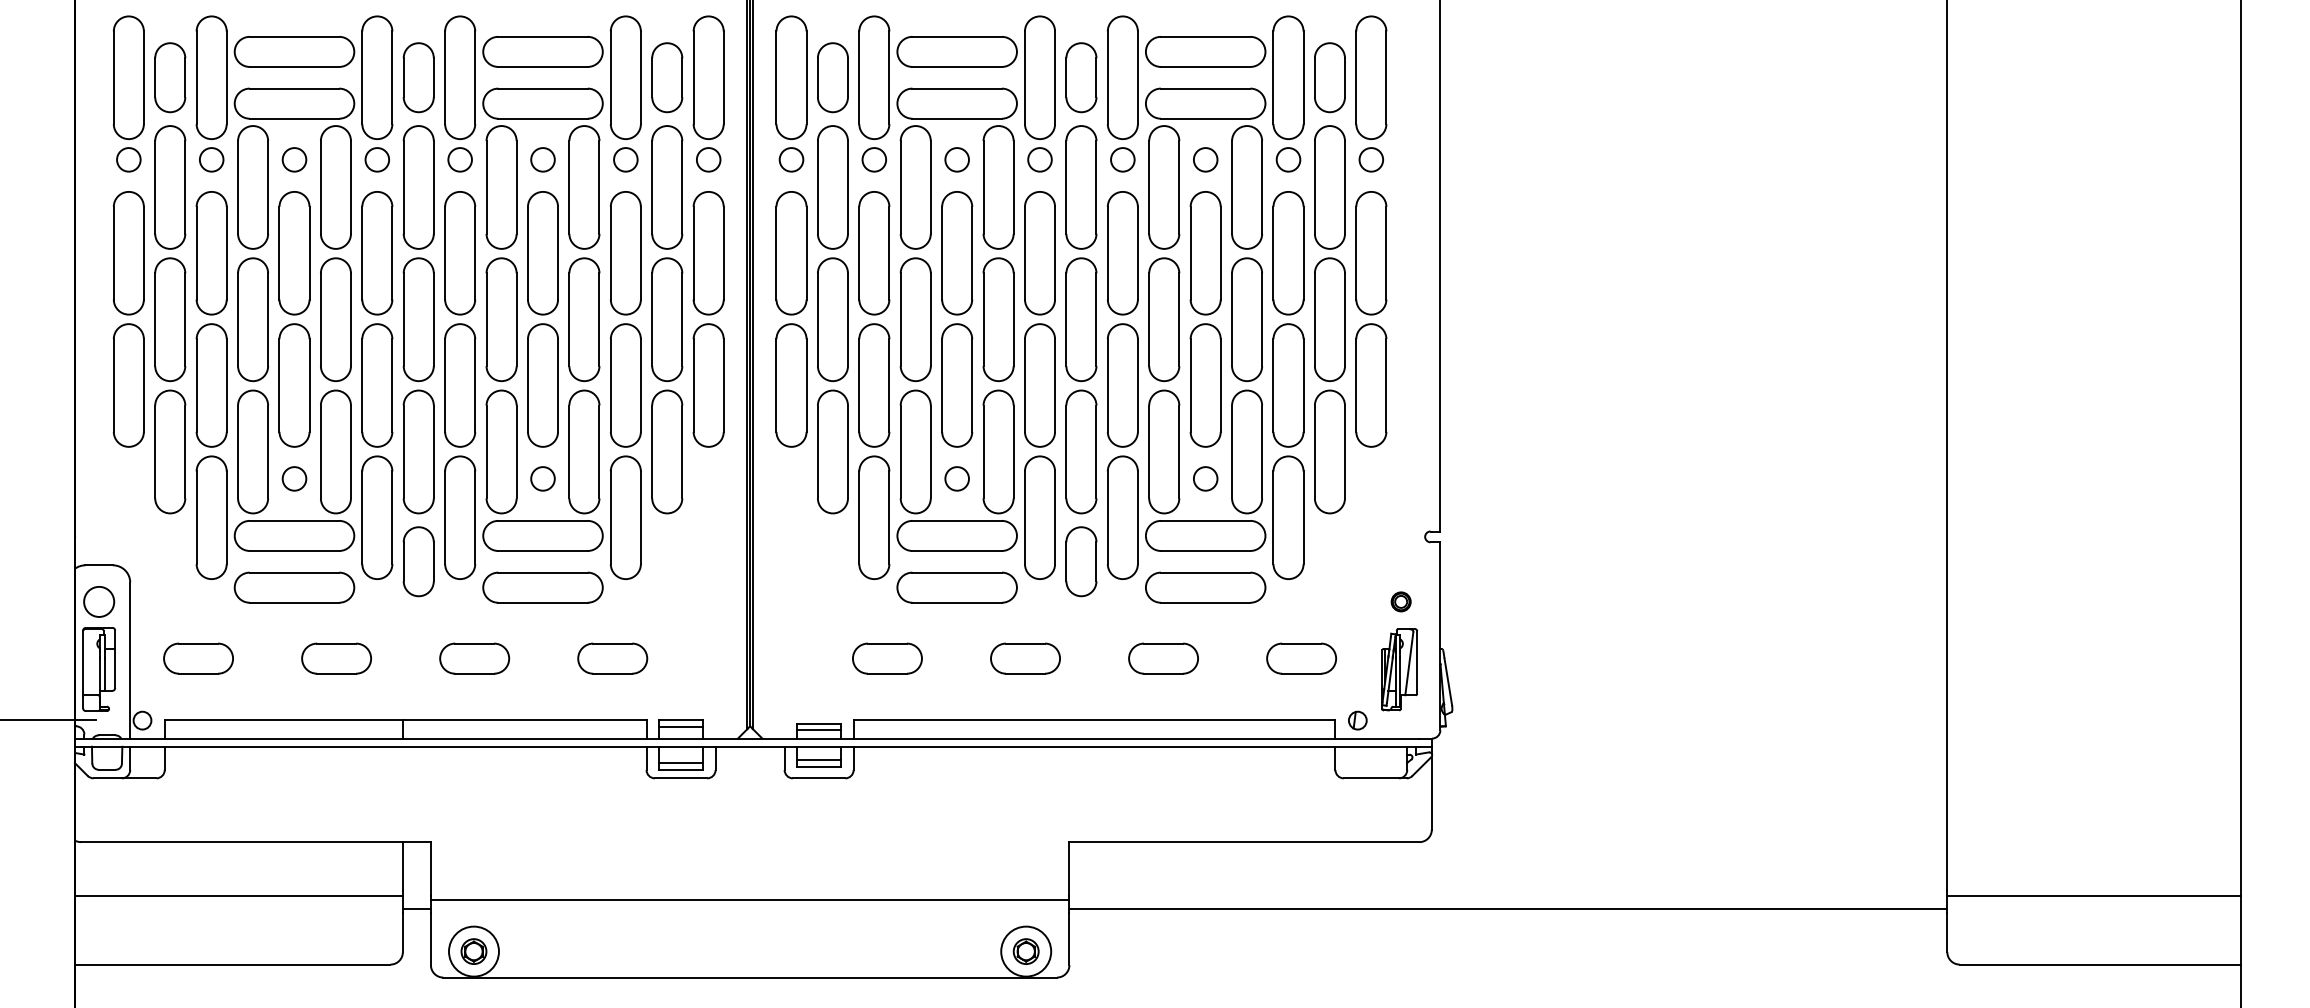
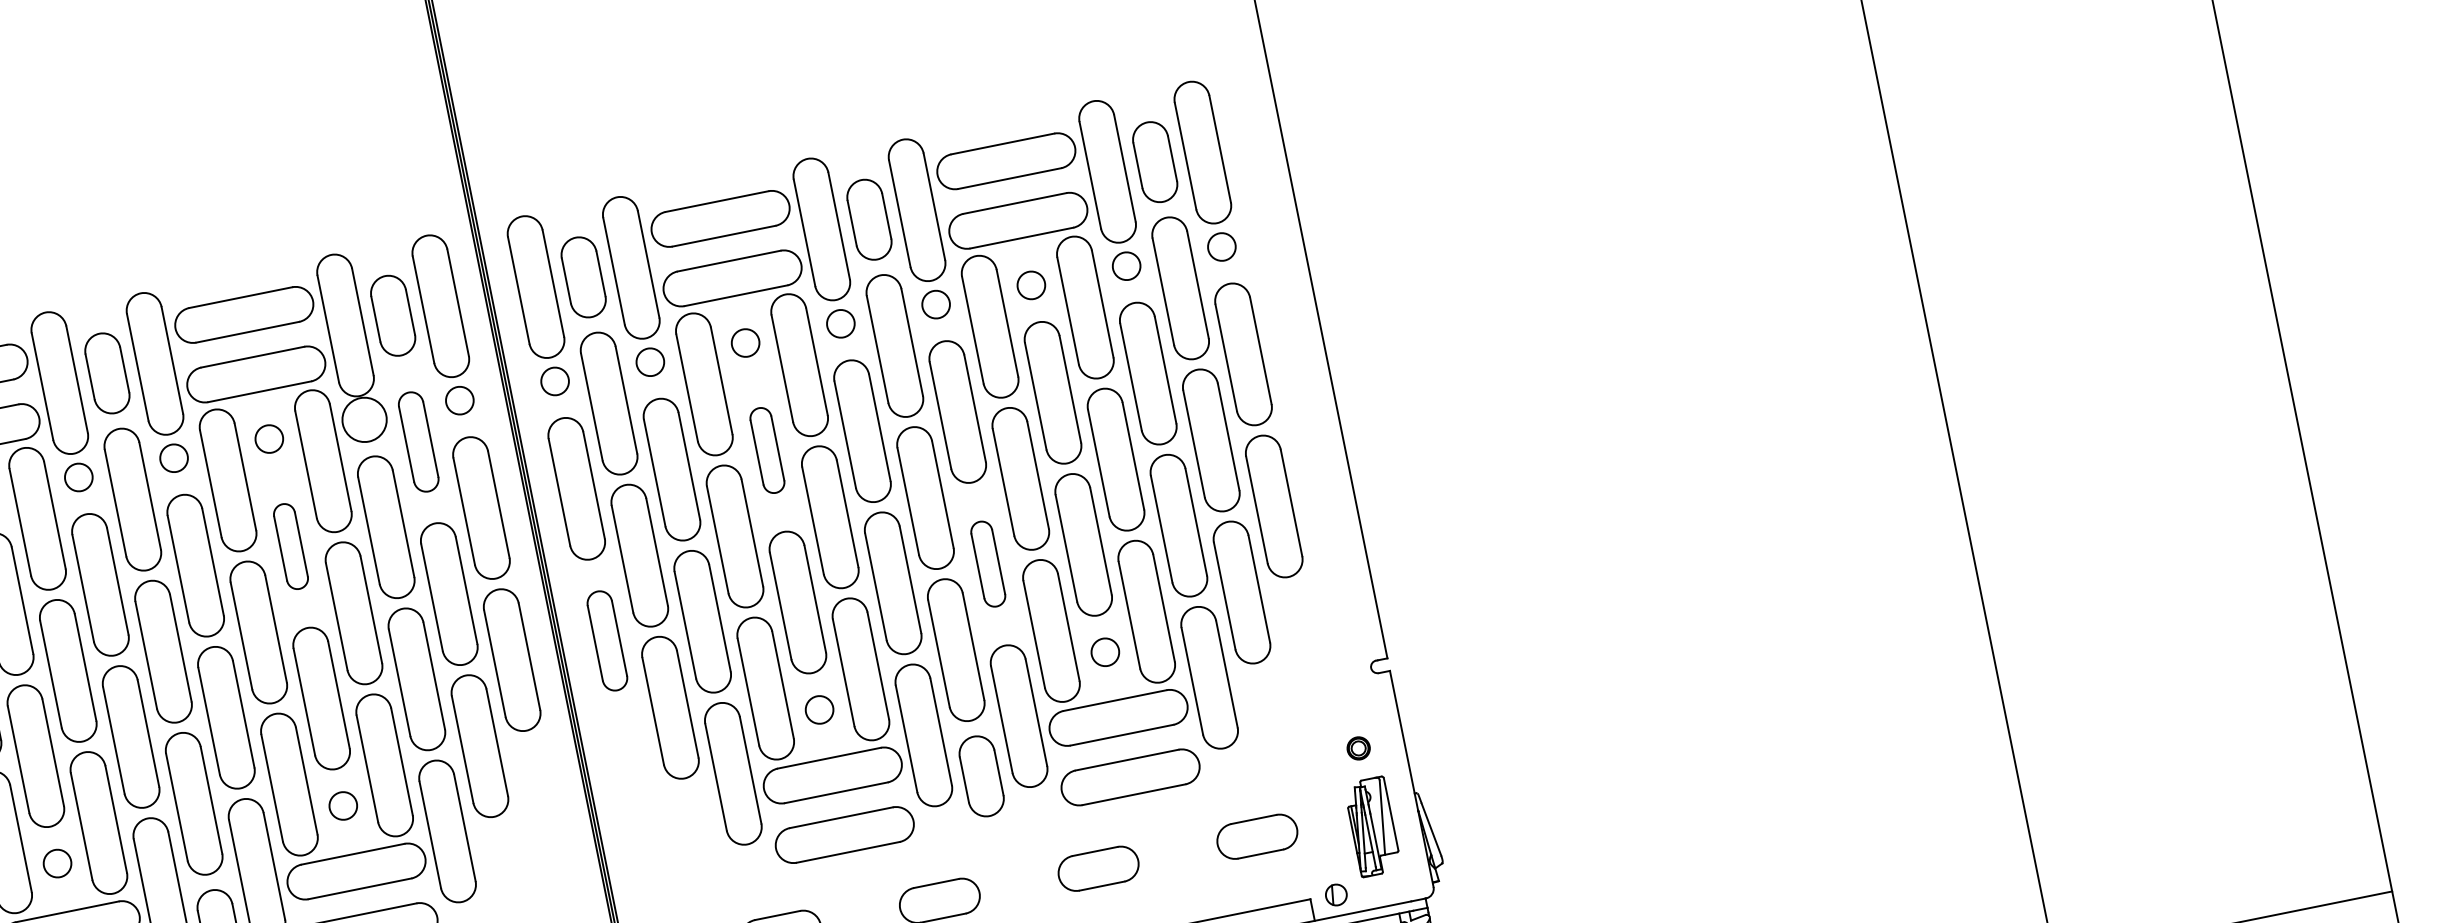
circle: (625, 159) -> (364, 419), size x1.6
part: (667, 187) -> (418, 441), size x0.7
part: (542, 253) -> (290, 546), size x0.6
part: (957, 253) -> (767, 450), size x0.6
part: (791, 385) -> (607, 640), size x0.7
part: (1122, 385) -> (988, 564), size x0.6

